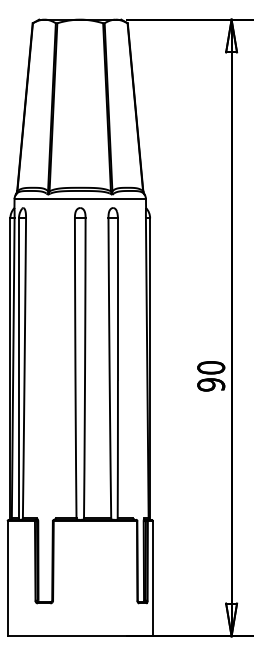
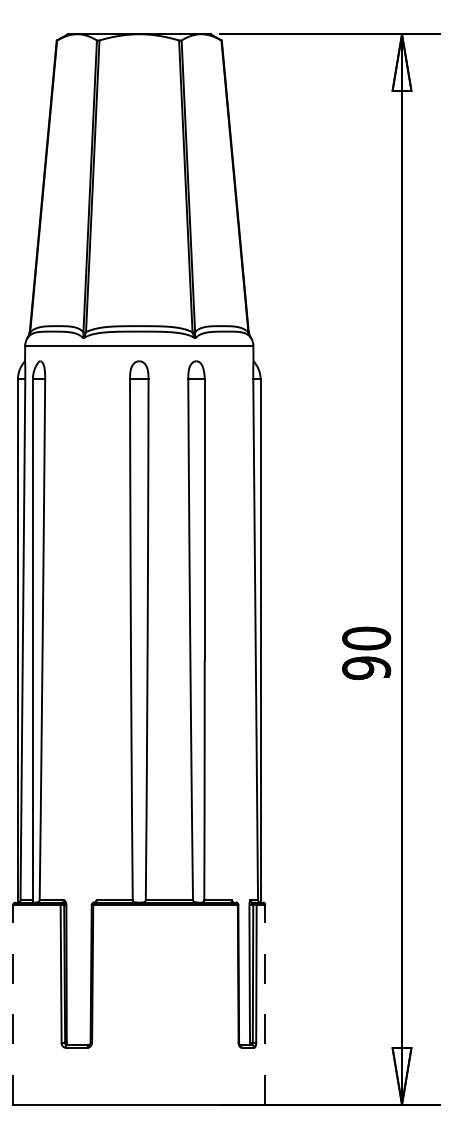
line: (7, 578) -> (12, 1004), solid -> dashed
line: (152, 578) -> (264, 1004), solid -> dashed

